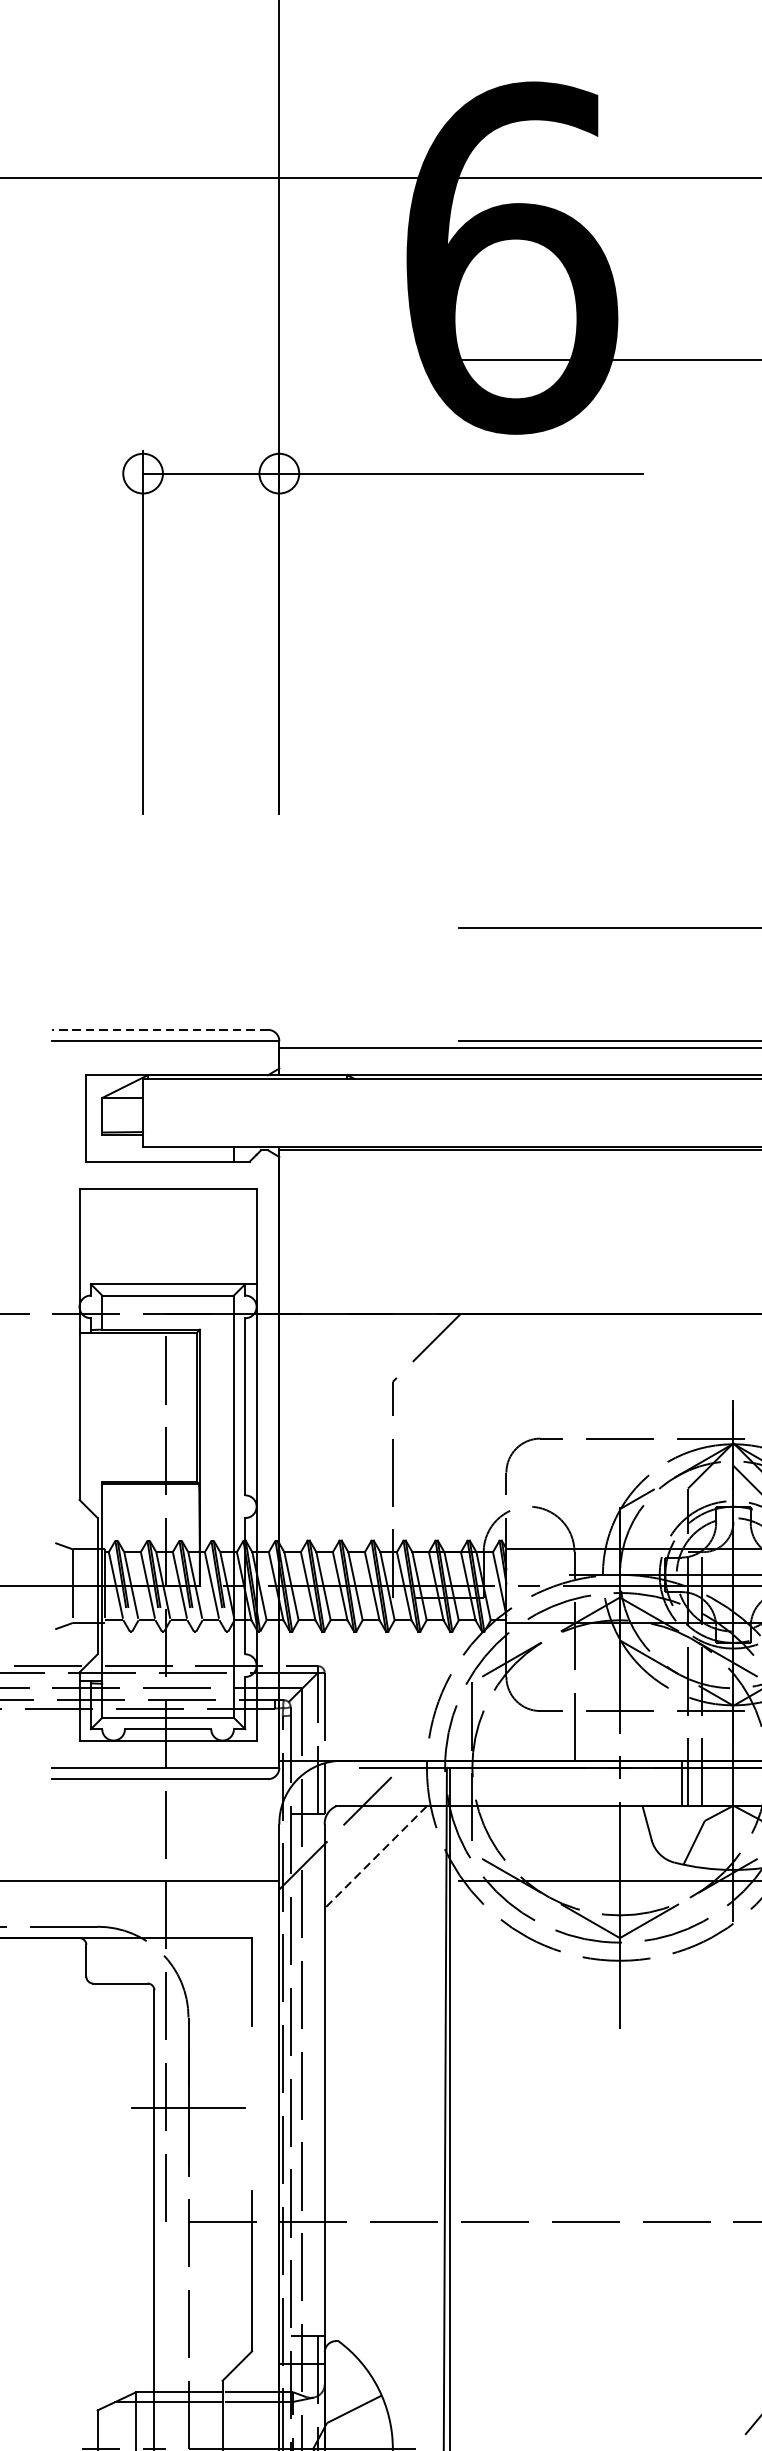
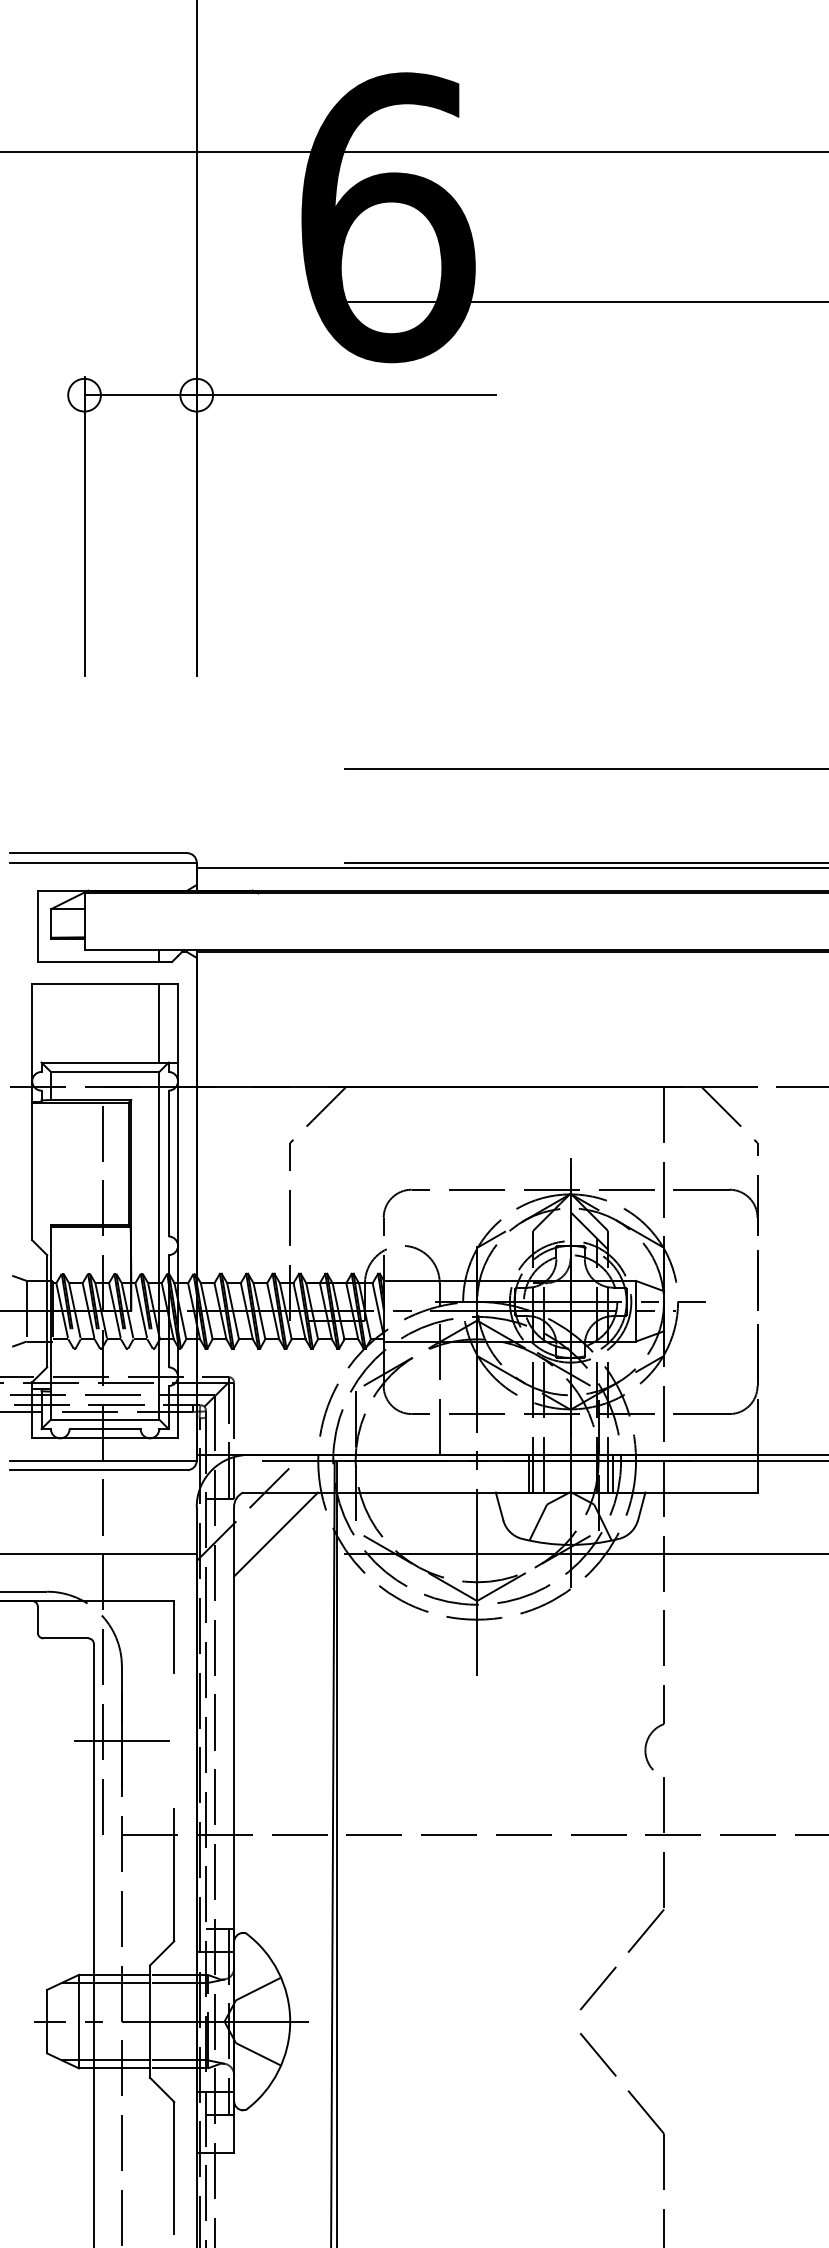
line: (160, 1030) -> (98, 853), dashed -> solid
line: (234, 1236) -> (159, 1023), added
line: (375, 1857) -> (275, 1534), dashed -> solid

